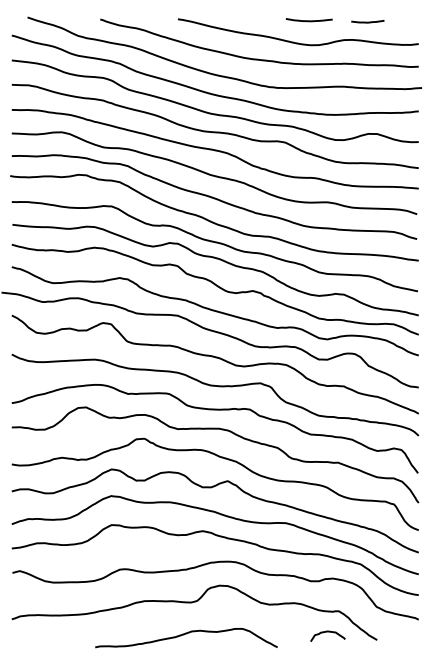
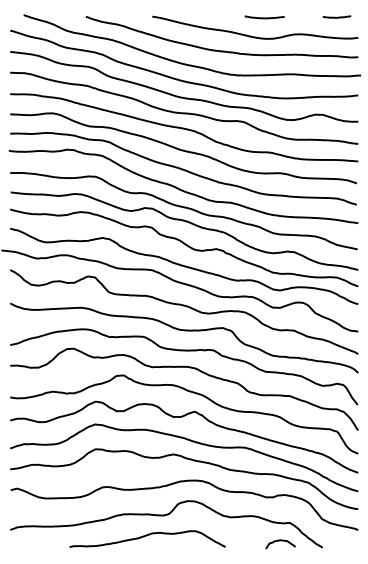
line: (367, 21) -> (336, 16), moved
curve: (184, 635) -> (145, 536), moved

